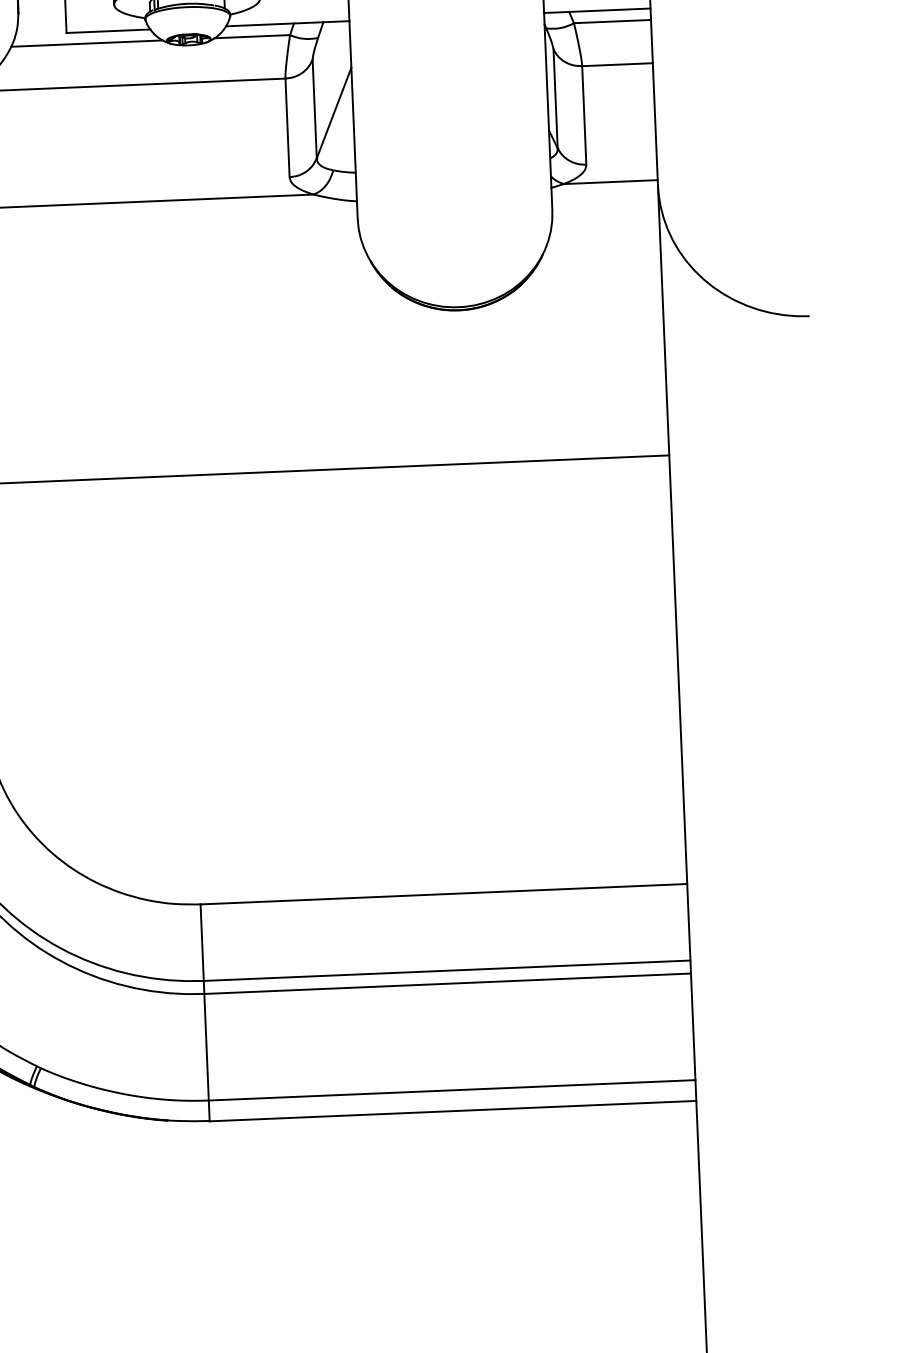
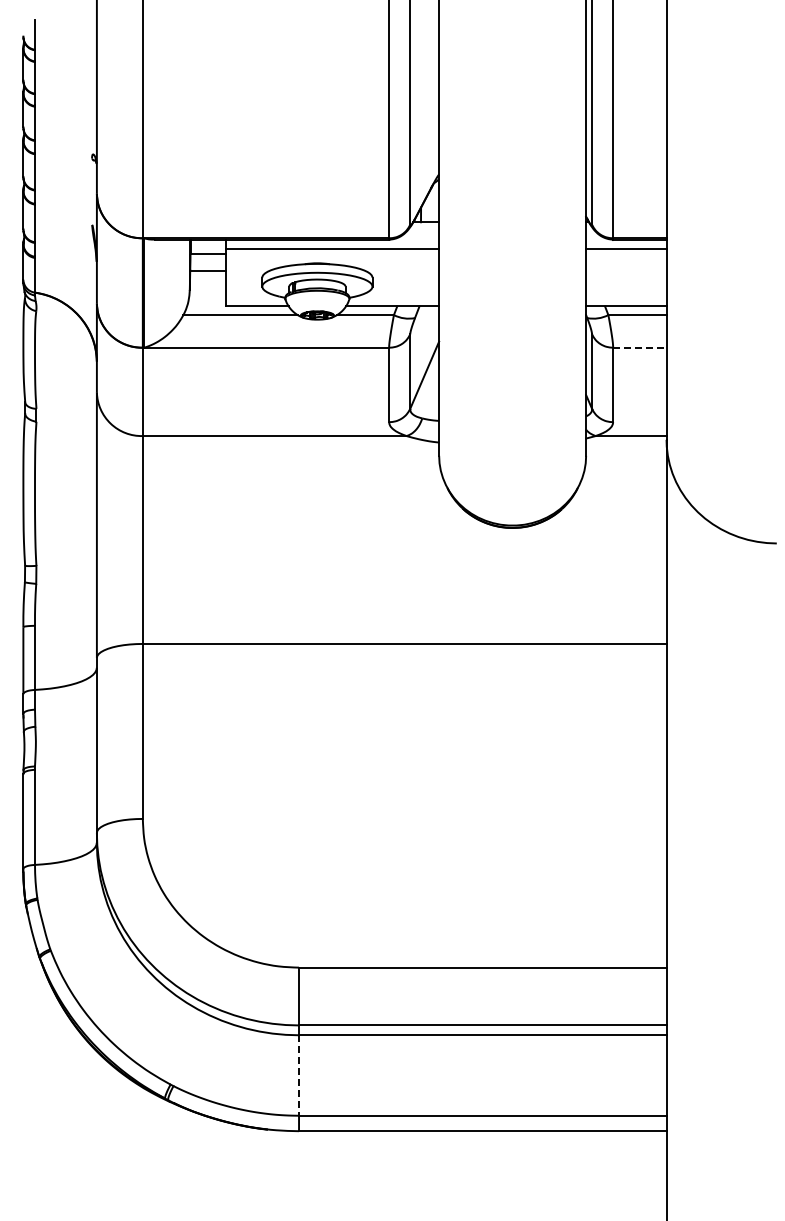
line: (617, 64) -> (639, 347), solid -> dashed
line: (207, 1048) -> (299, 1076), solid -> dashed

